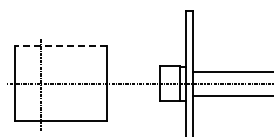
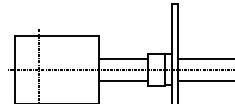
line: (60, 46) -> (56, 35), dashed -> solid
line: (133, 71) -> (123, 58), added
line: (133, 96) -> (123, 81), added

